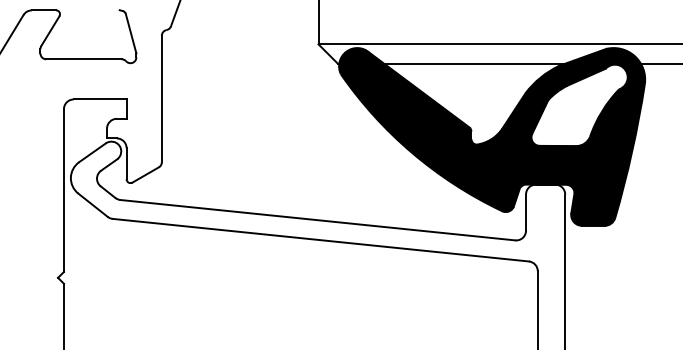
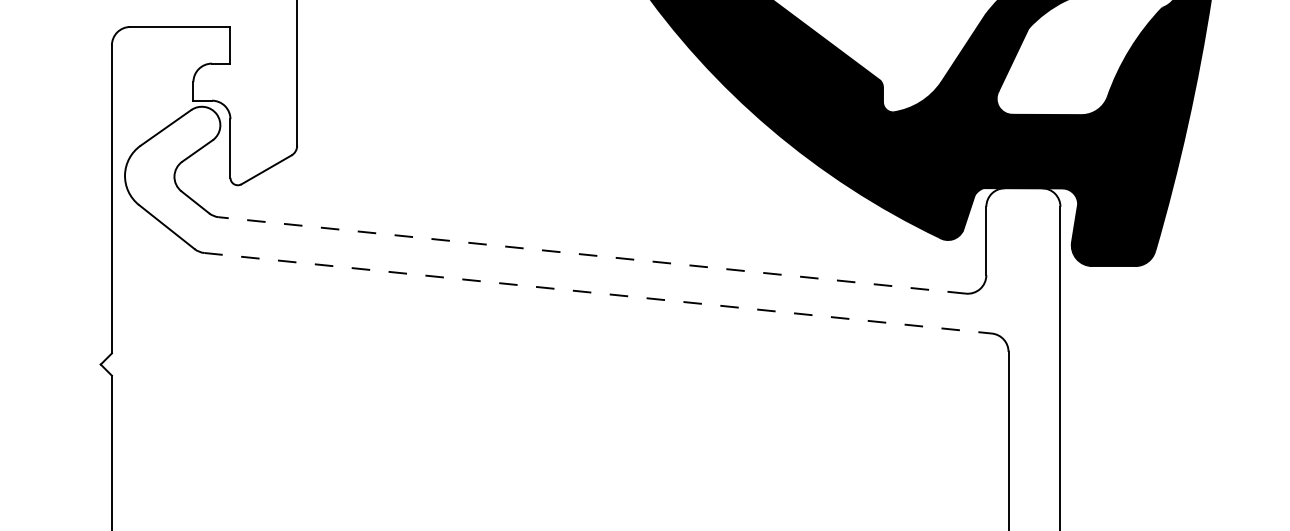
line: (317, 220) -> (591, 256), solid -> dashed
line: (321, 240) -> (599, 293), solid -> dashed

